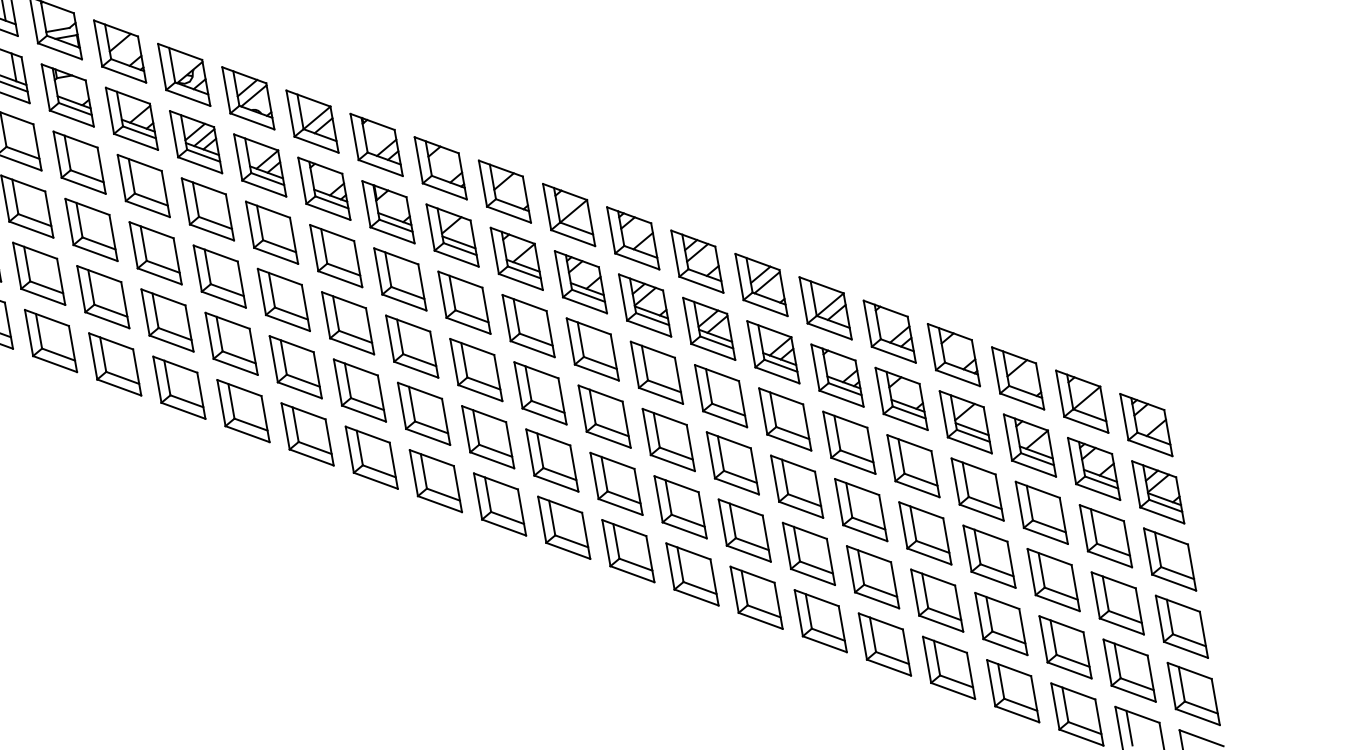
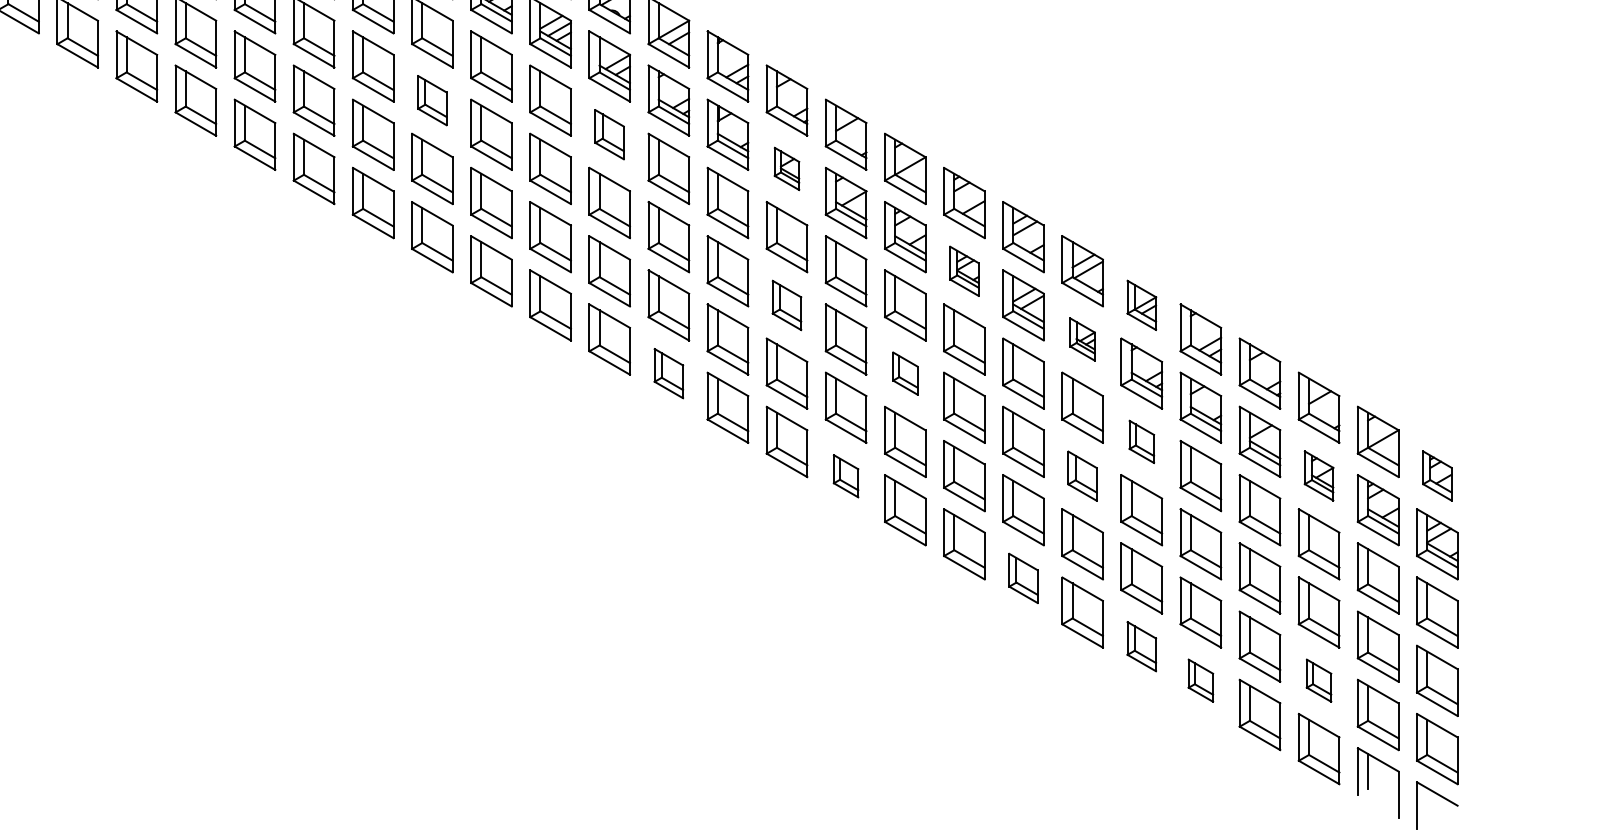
part: (91, 229) -> (432, 100), size x0.7
part: (271, 232) -> (609, 134), size x0.7
part: (452, 235) -> (786, 168), size x0.6
part: (645, 305) -> (964, 271), size x0.7
part: (825, 308) -> (1141, 305), size x0.7
part: (773, 352) -> (1082, 339), size x0.6
part: (475, 370) -> (786, 305), size x0.7
part: (604, 416) -> (905, 373), size x0.6
part: (1146, 424) -> (1437, 475), size x0.7
part: (849, 442) -> (1141, 441), size x0.6
part: (1029, 445) -> (1318, 475), size x0.7
part: (371, 457) -> (668, 373), size x0.7
part: (797, 487) -> (1082, 476), size x0.7
part: (563, 528) -> (845, 476), size x0.6
part: (756, 597) -> (1023, 578), size x0.7
part: (884, 644) -> (1141, 646), size x0.7
part: (1064, 647) -> (1318, 680), size x0.6
part: (948, 667) -> (1200, 680), size x0.6

